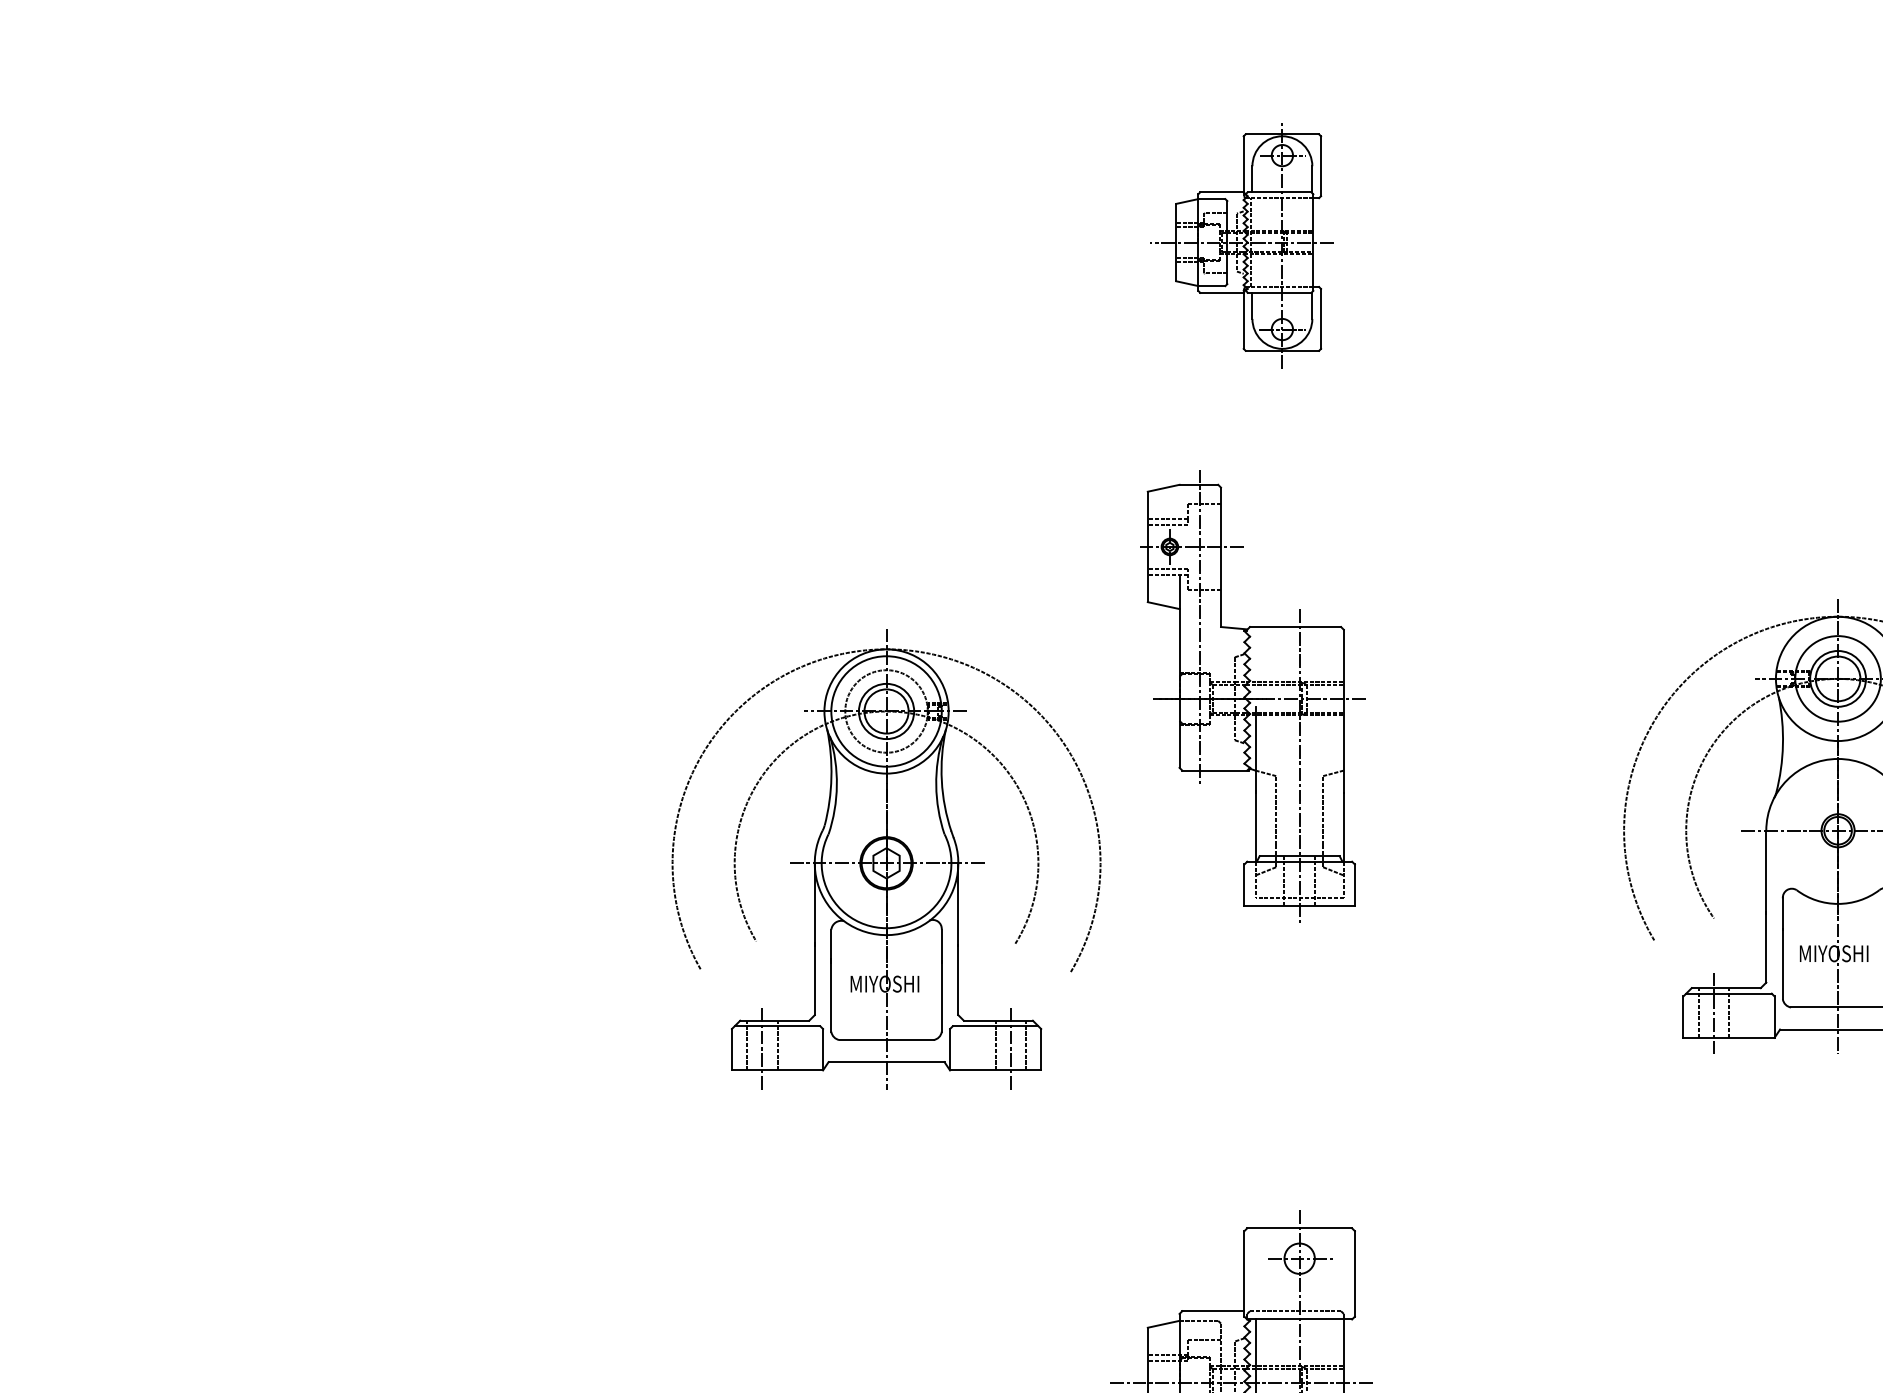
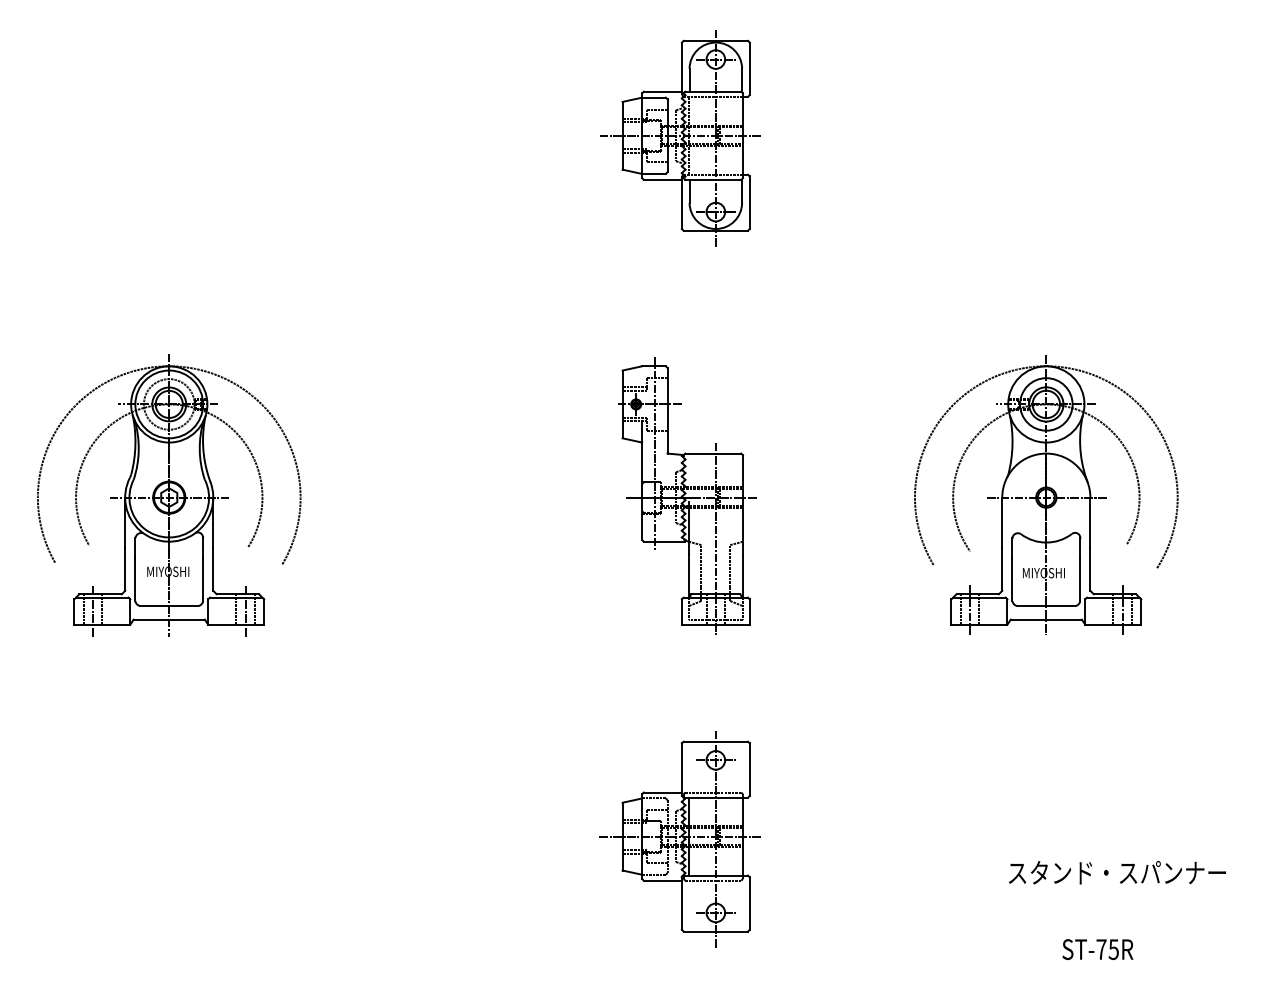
part: (1242, 245) -> (680, 138), size x1.43
part: (1253, 695) -> (687, 495), moved
part: (886, 859) -> (169, 495), moved

